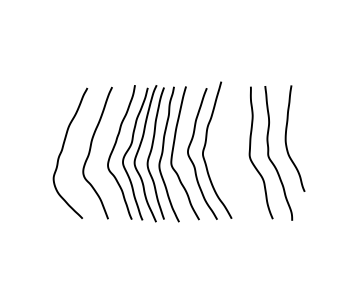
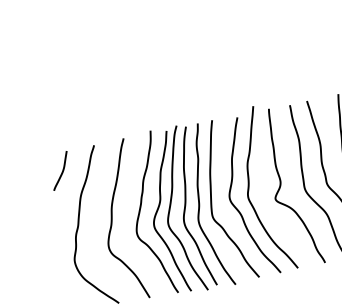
curve: (57, 103) -> (61, 170), added
curve: (231, 150) -> (281, 186), added

